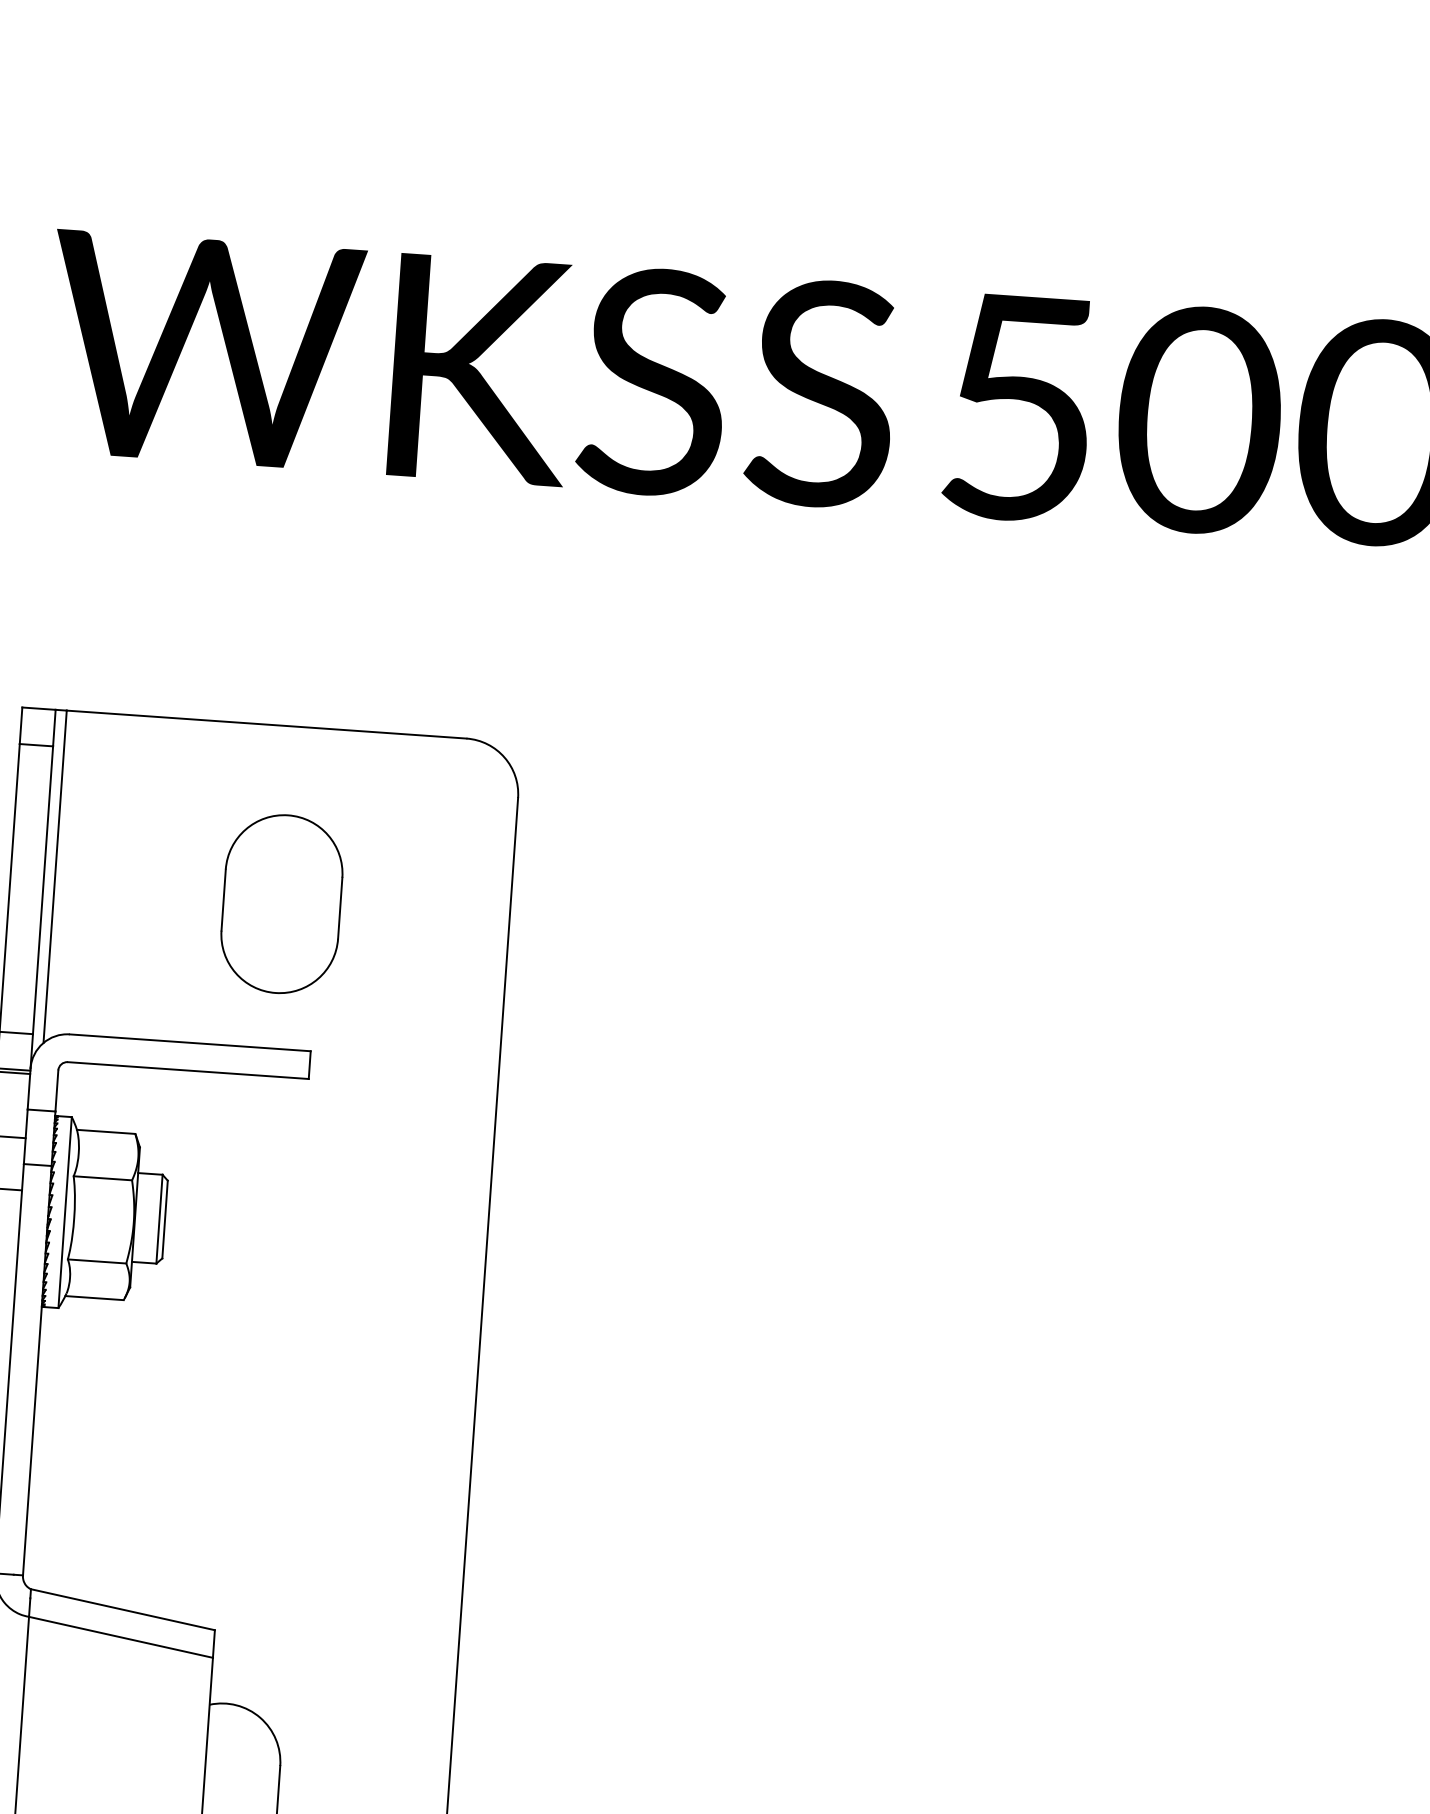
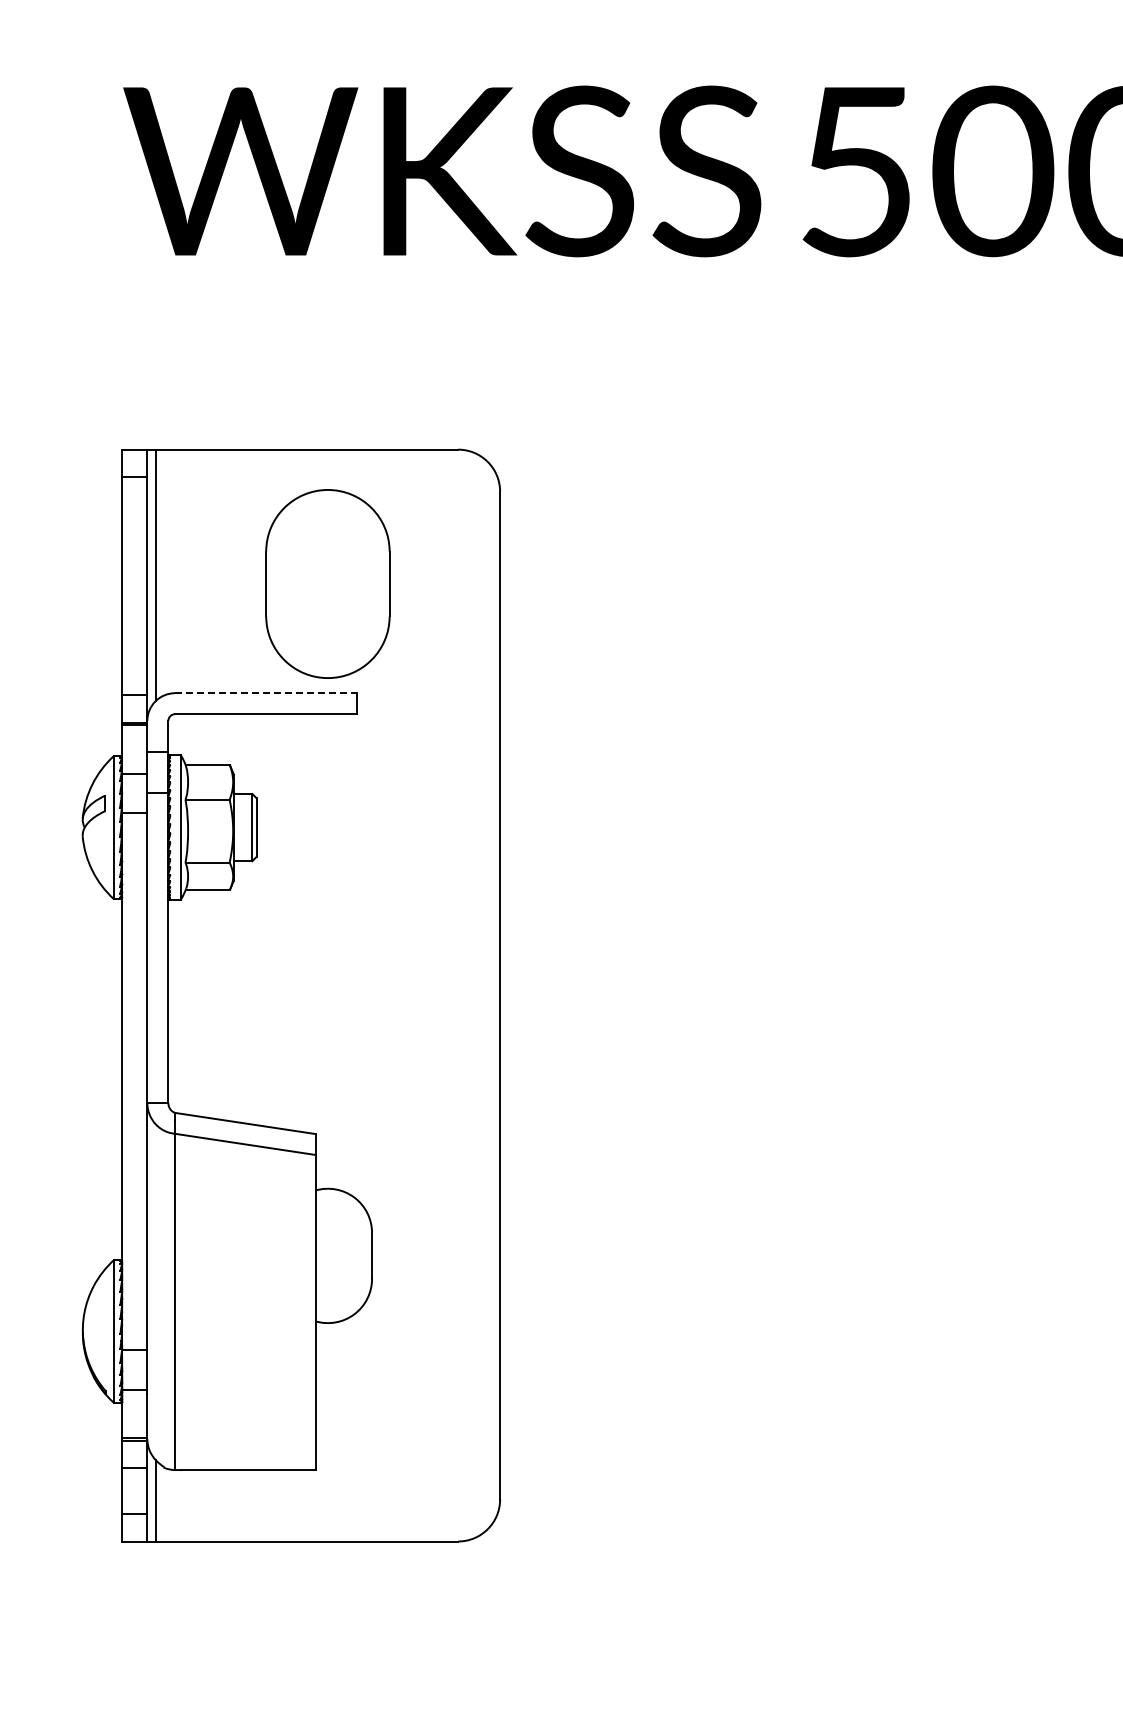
part: (281, 903) -> (327, 583), size x1.4
line: (190, 1043) -> (266, 693), solid -> dashed

